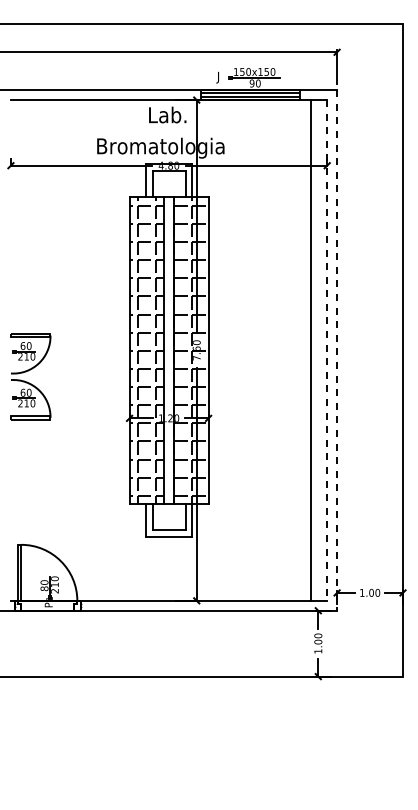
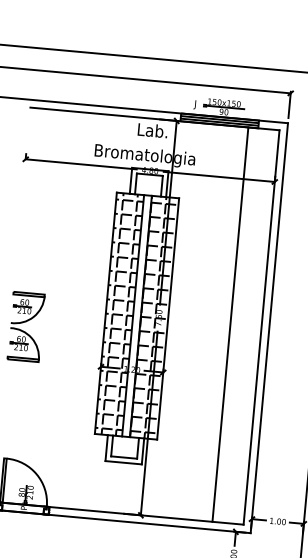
line: (310, 350) -> (230, 324), moved
line: (327, 350) -> (261, 327), dashed -> solid
line: (337, 350) -> (269, 328), dashed -> solid

